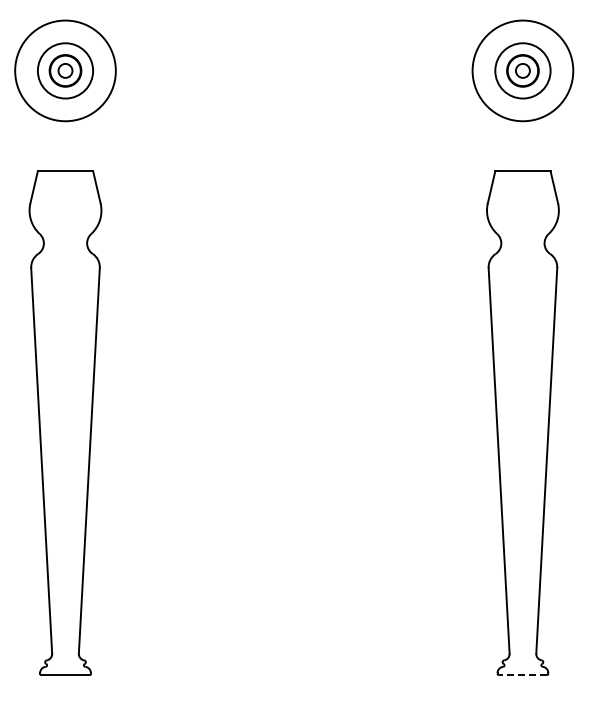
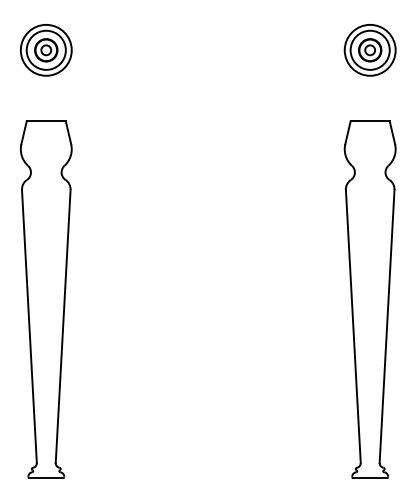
circle: (65, 70) -> (46, 50), size x0.71
circle: (522, 70) -> (369, 50), size x0.71
line: (522, 675) -> (369, 478), dashed -> solid

